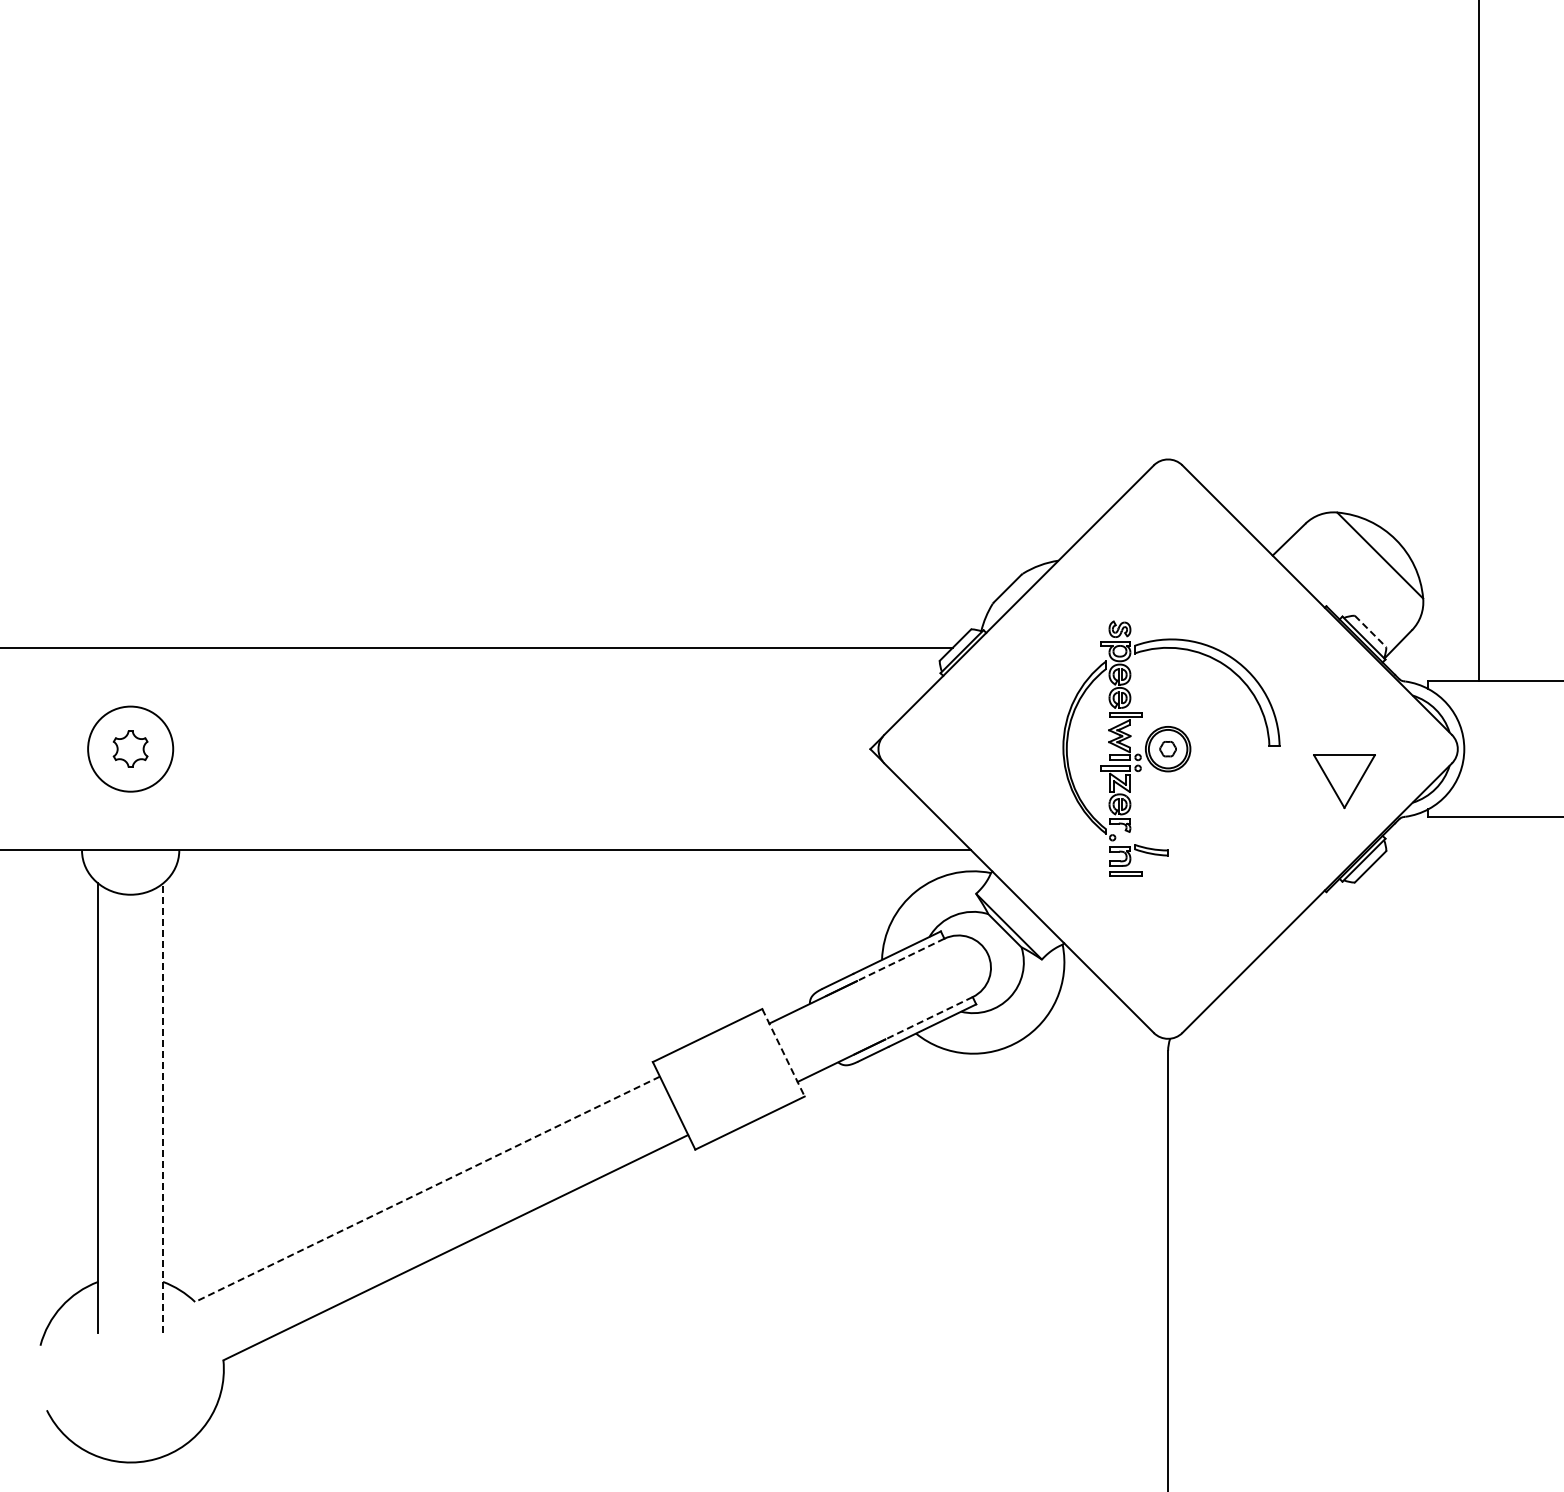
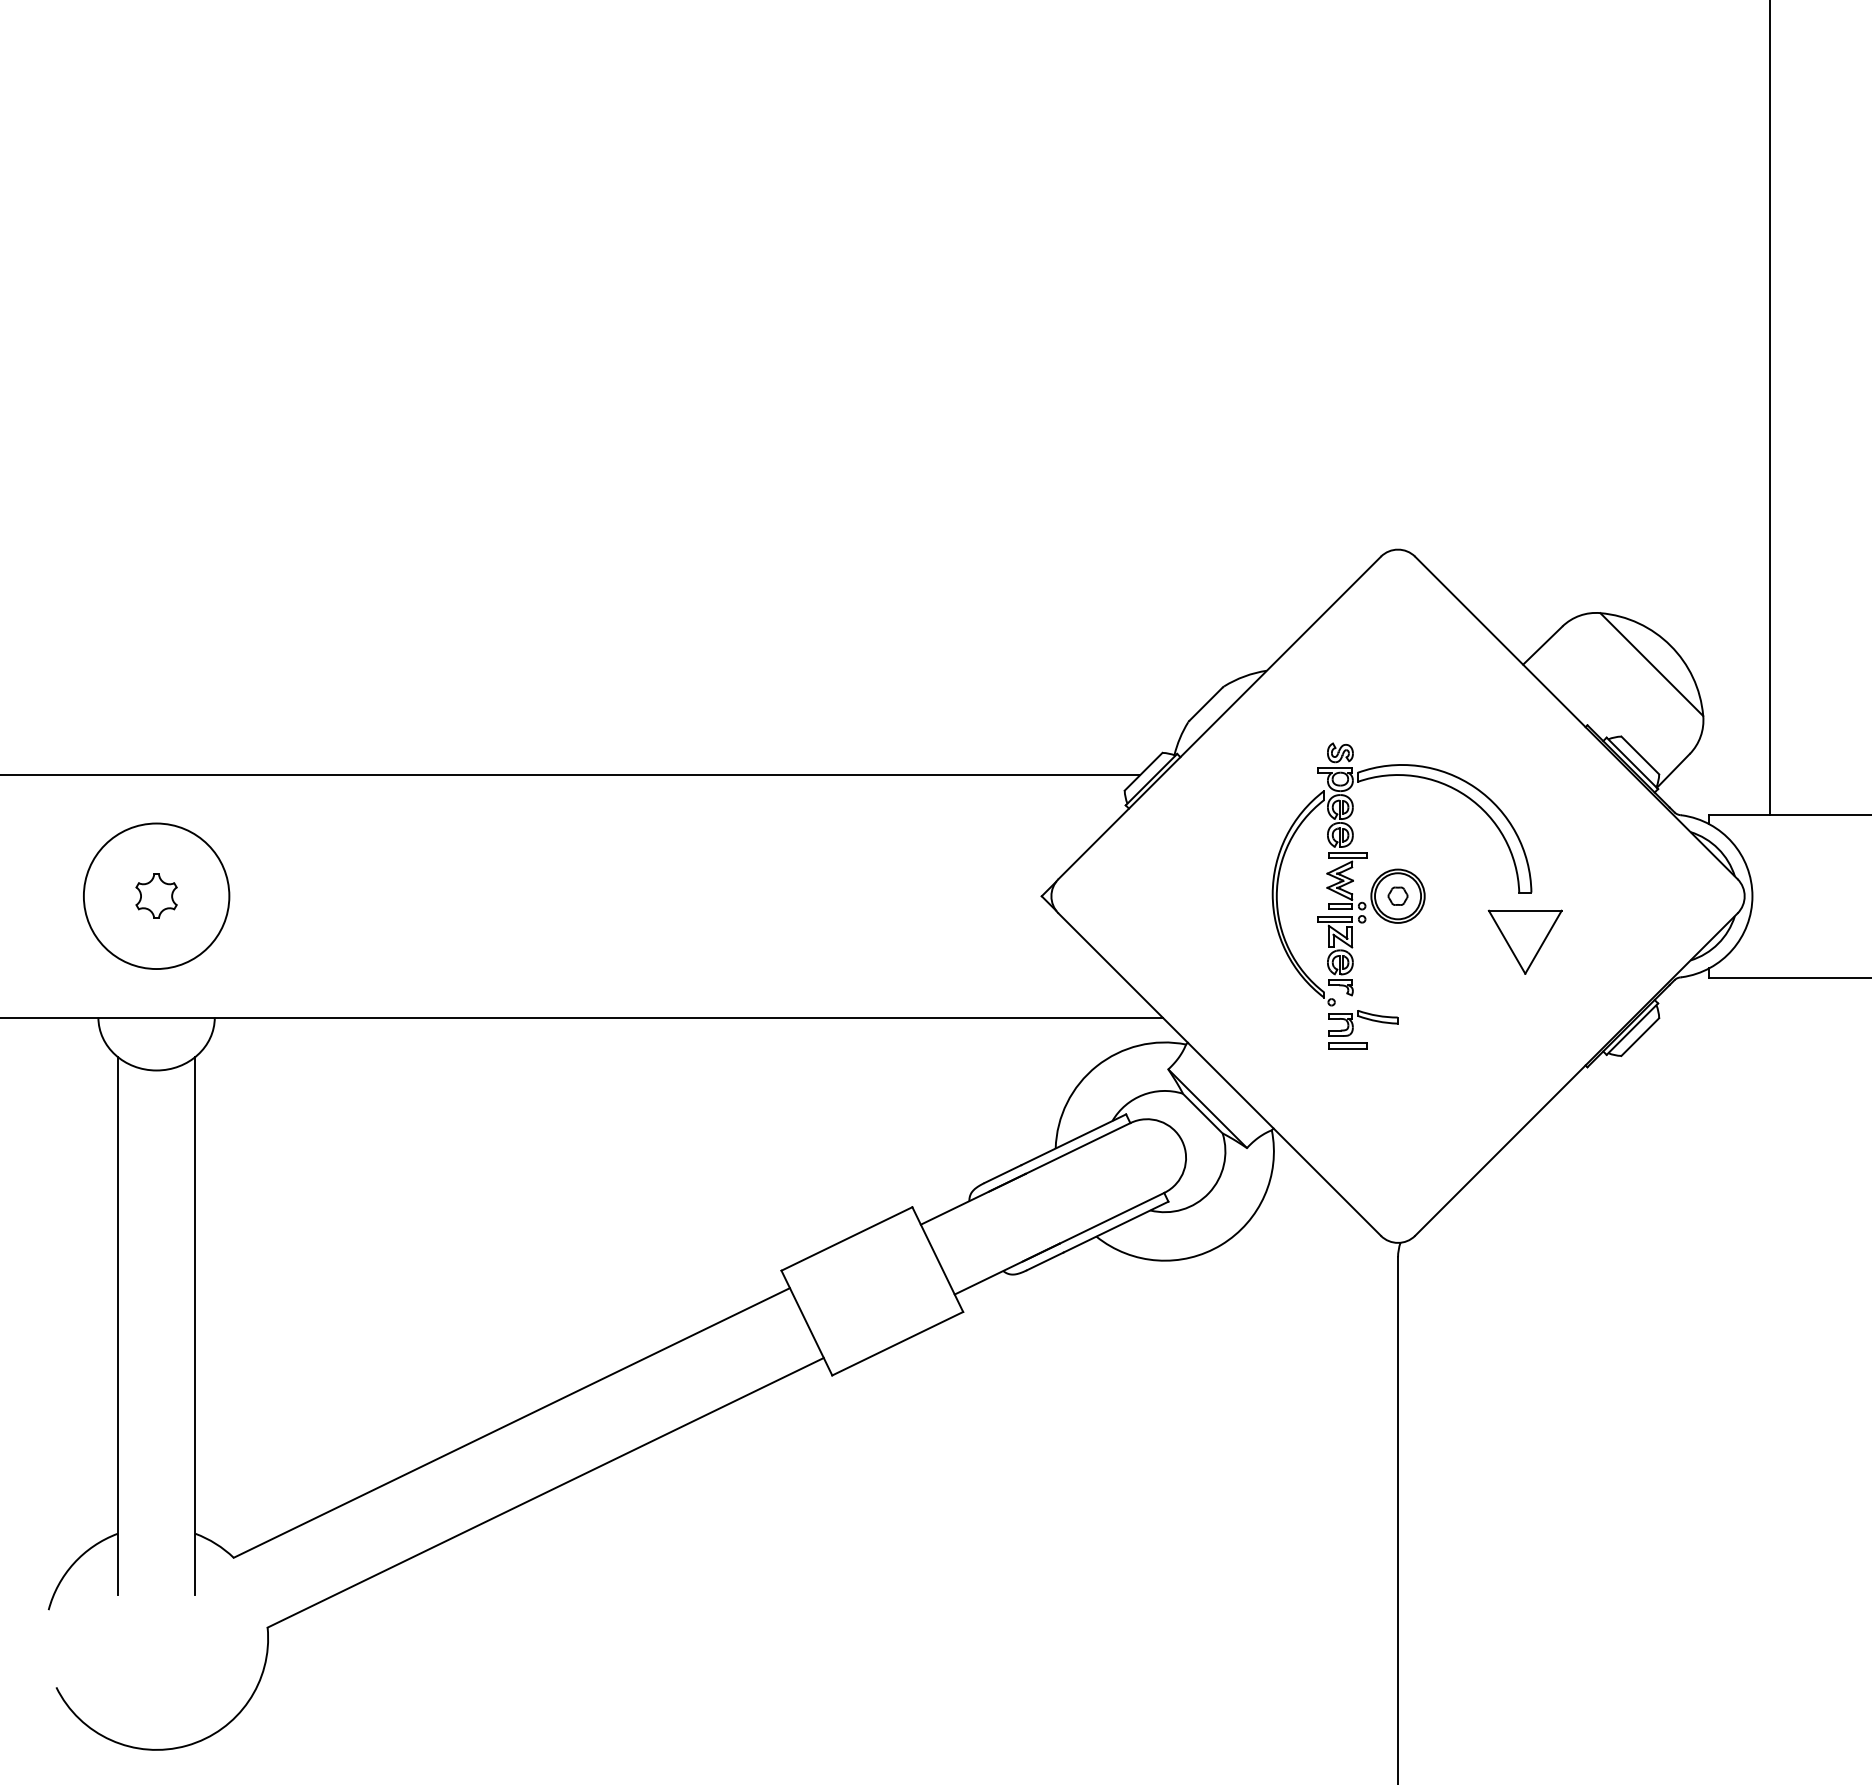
line: (1370, 631) -> (1640, 755), dashed -> solid
circle: (130, 748) -> (156, 895), size x1.43
part: (1344, 781) -> (1525, 942), moved
line: (900, 959) -> (1077, 1147), dashed -> solid
line: (928, 1018) -> (1111, 1218), dashed -> solid
line: (783, 1052) -> (937, 1259), dashed -> solid
line: (163, 1108) -> (195, 1326), dashed -> solid
line: (427, 1189) -> (511, 1423), dashed -> solid

